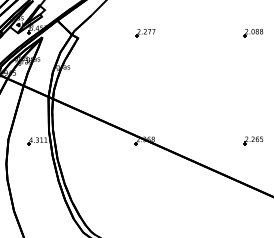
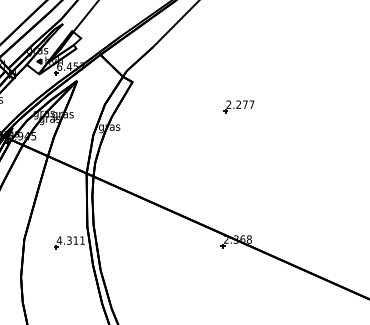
part: (145, 33) -> (238, 107), moved

